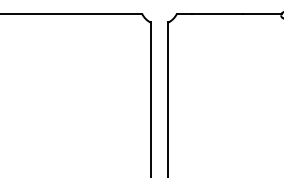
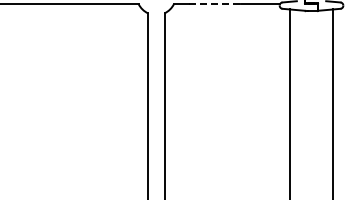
line: (217, 14) -> (215, 4), solid -> dashed

